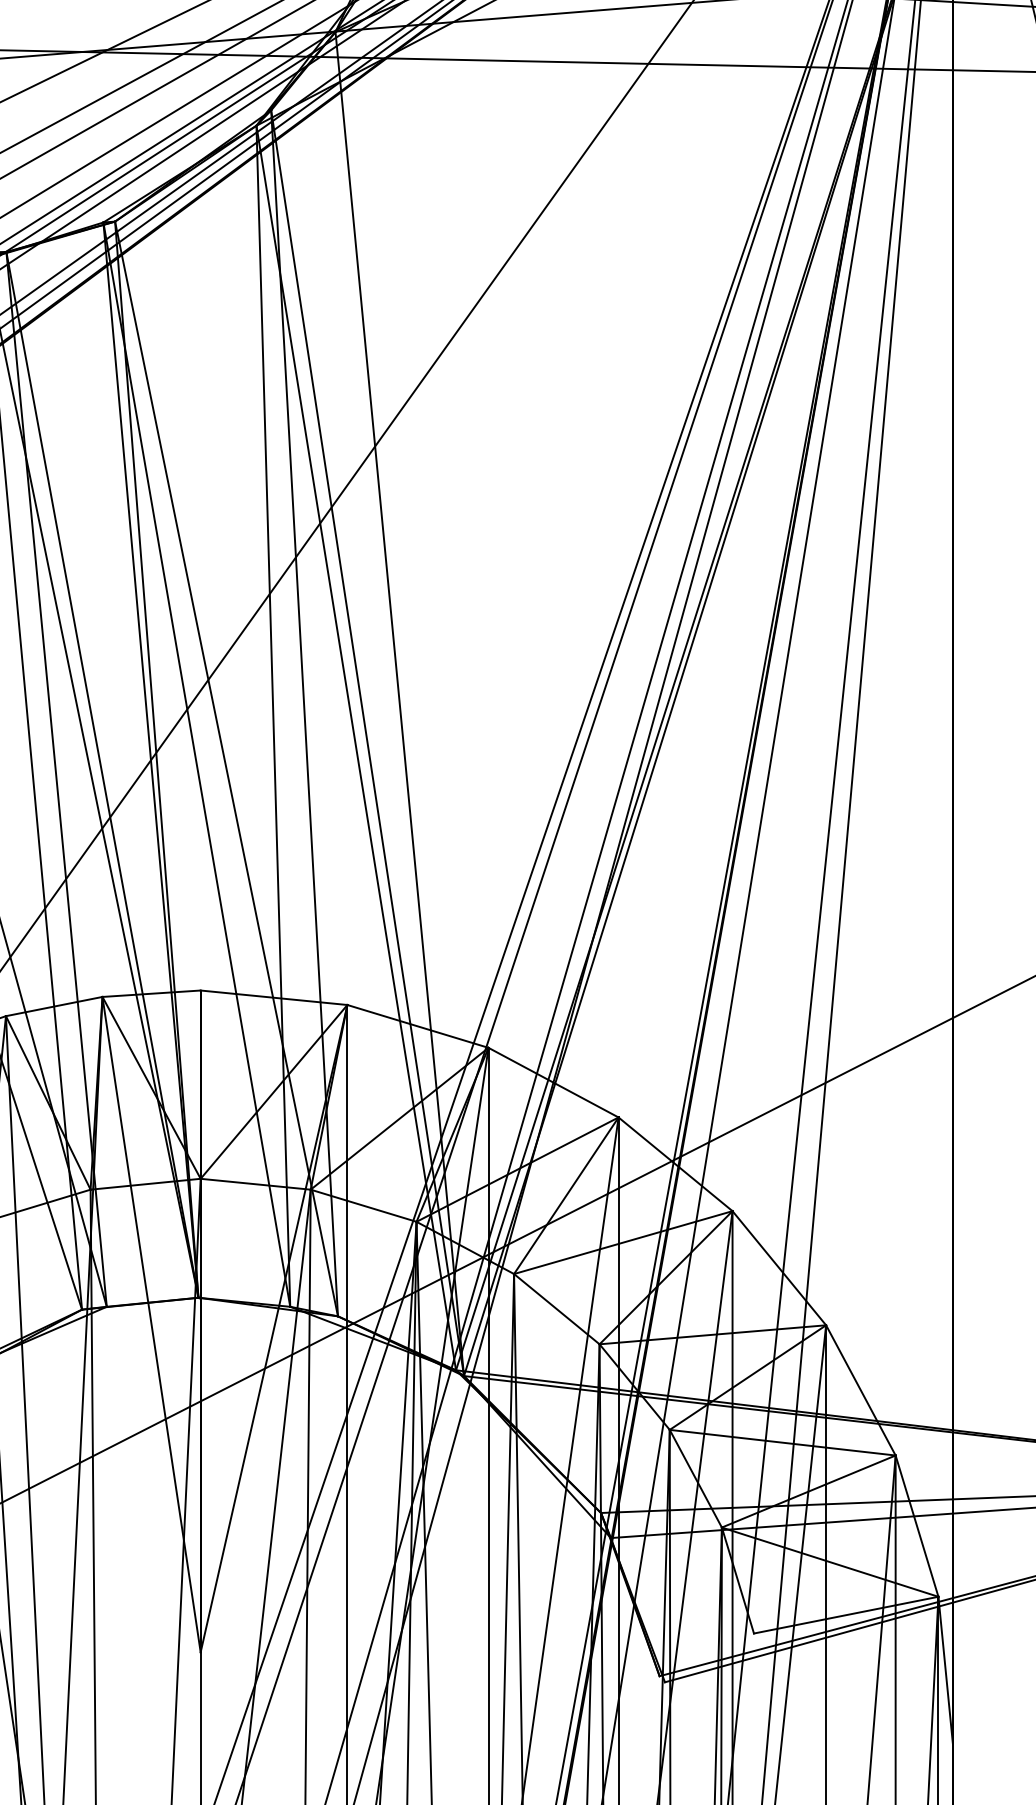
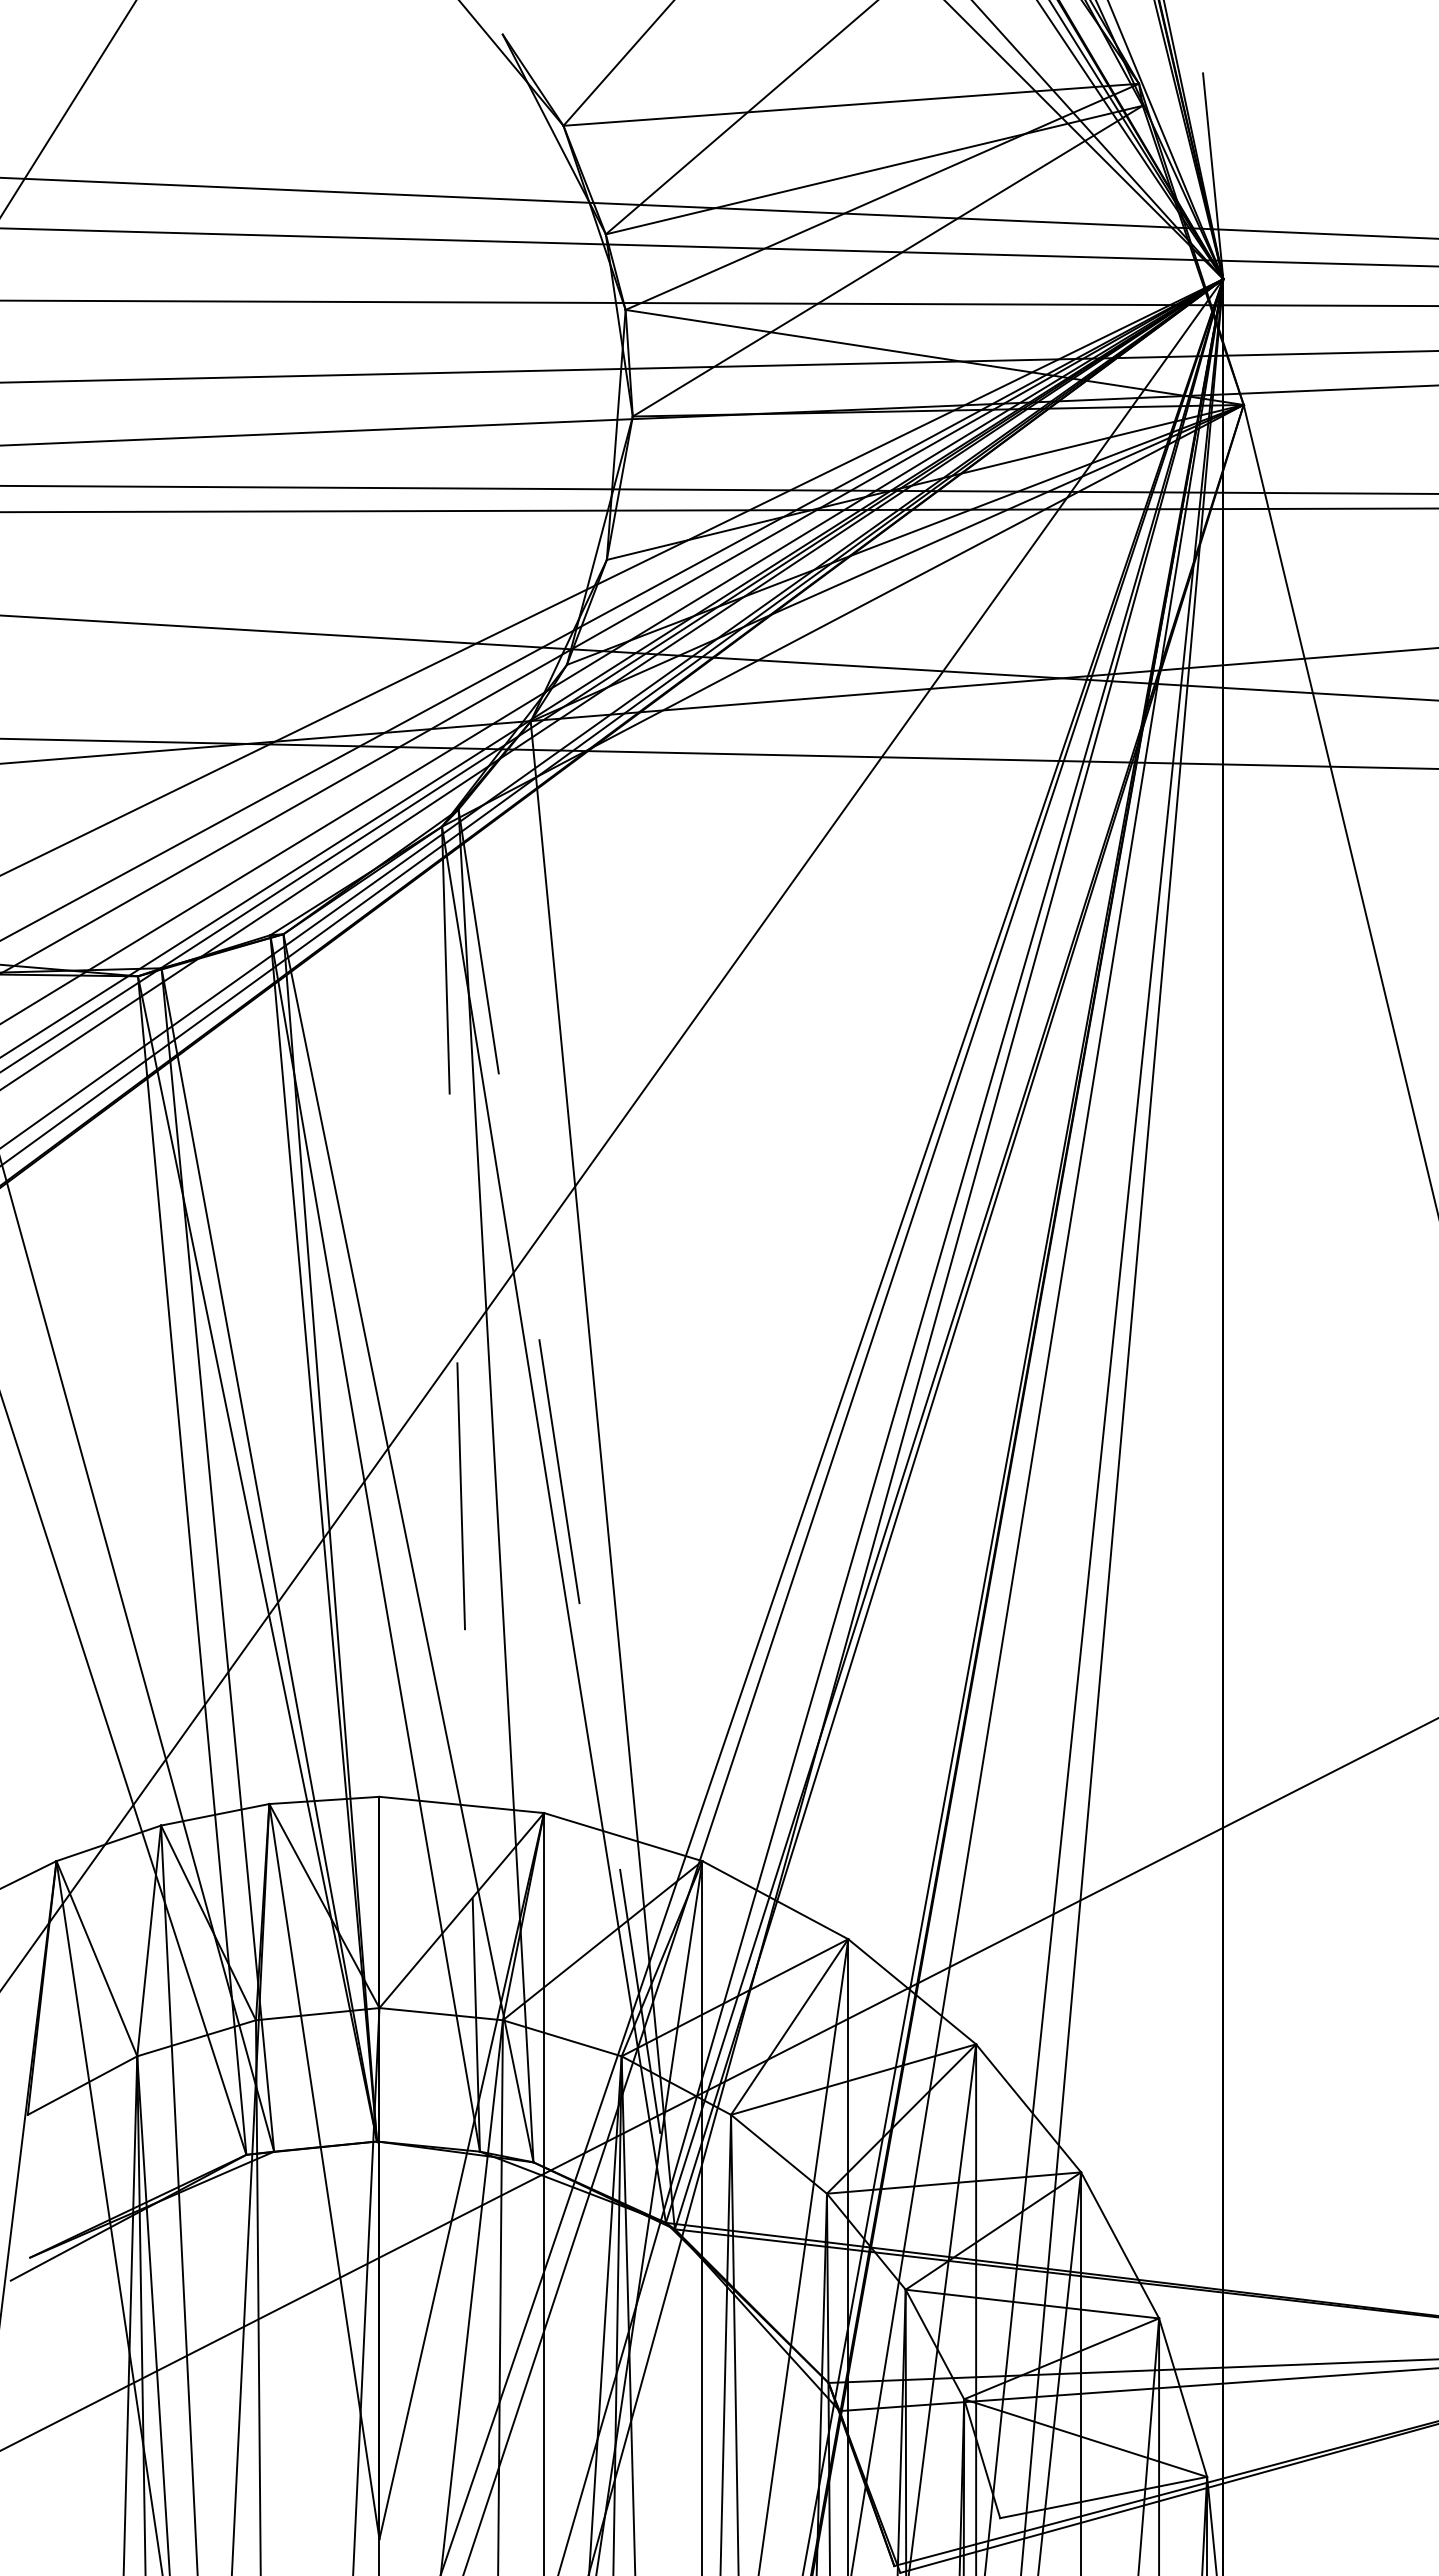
line: (273, 716) -> (461, 1489), solid -> dashed
line: (367, 743) -> (566, 1519), solid -> dashed

